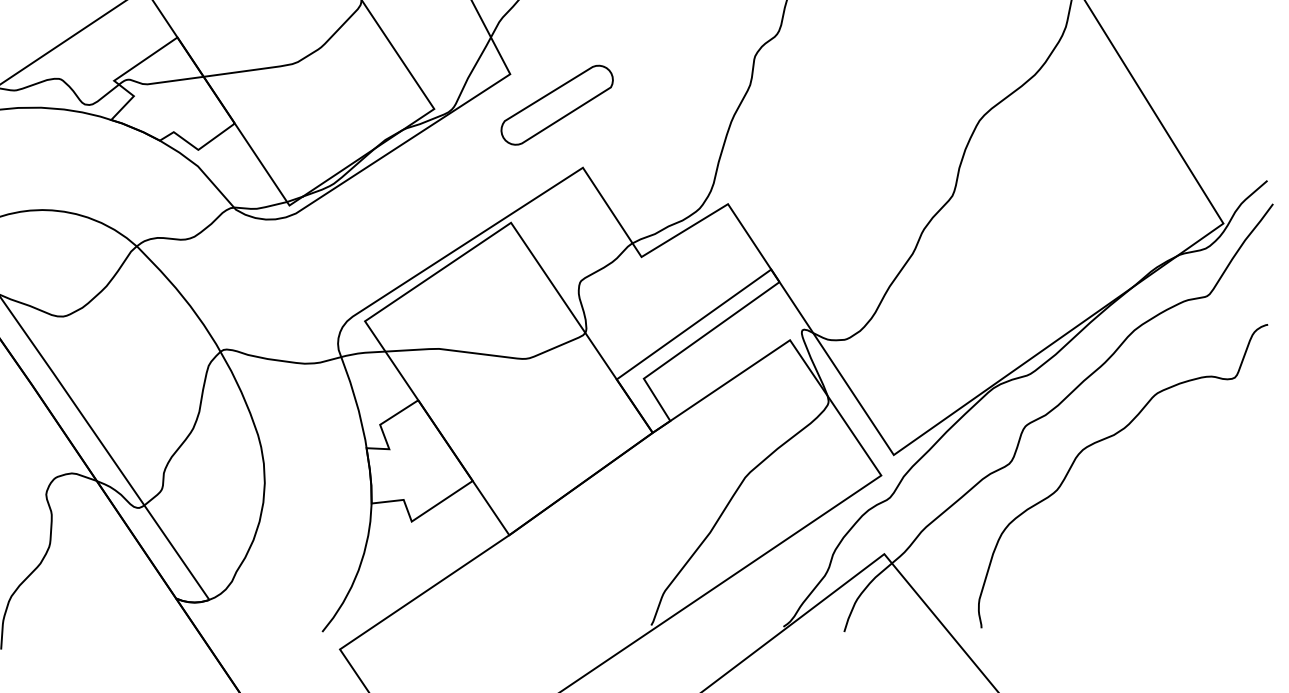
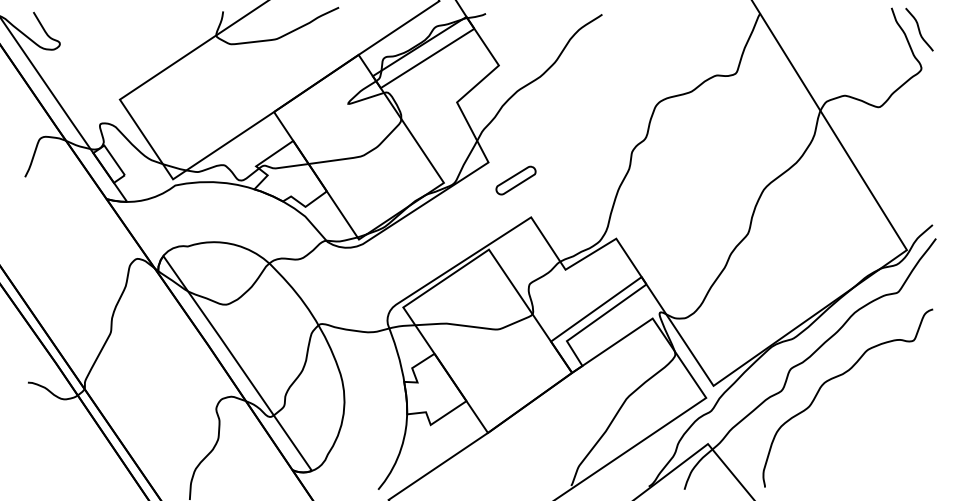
part: (556, 104) -> (515, 180), size x0.6

